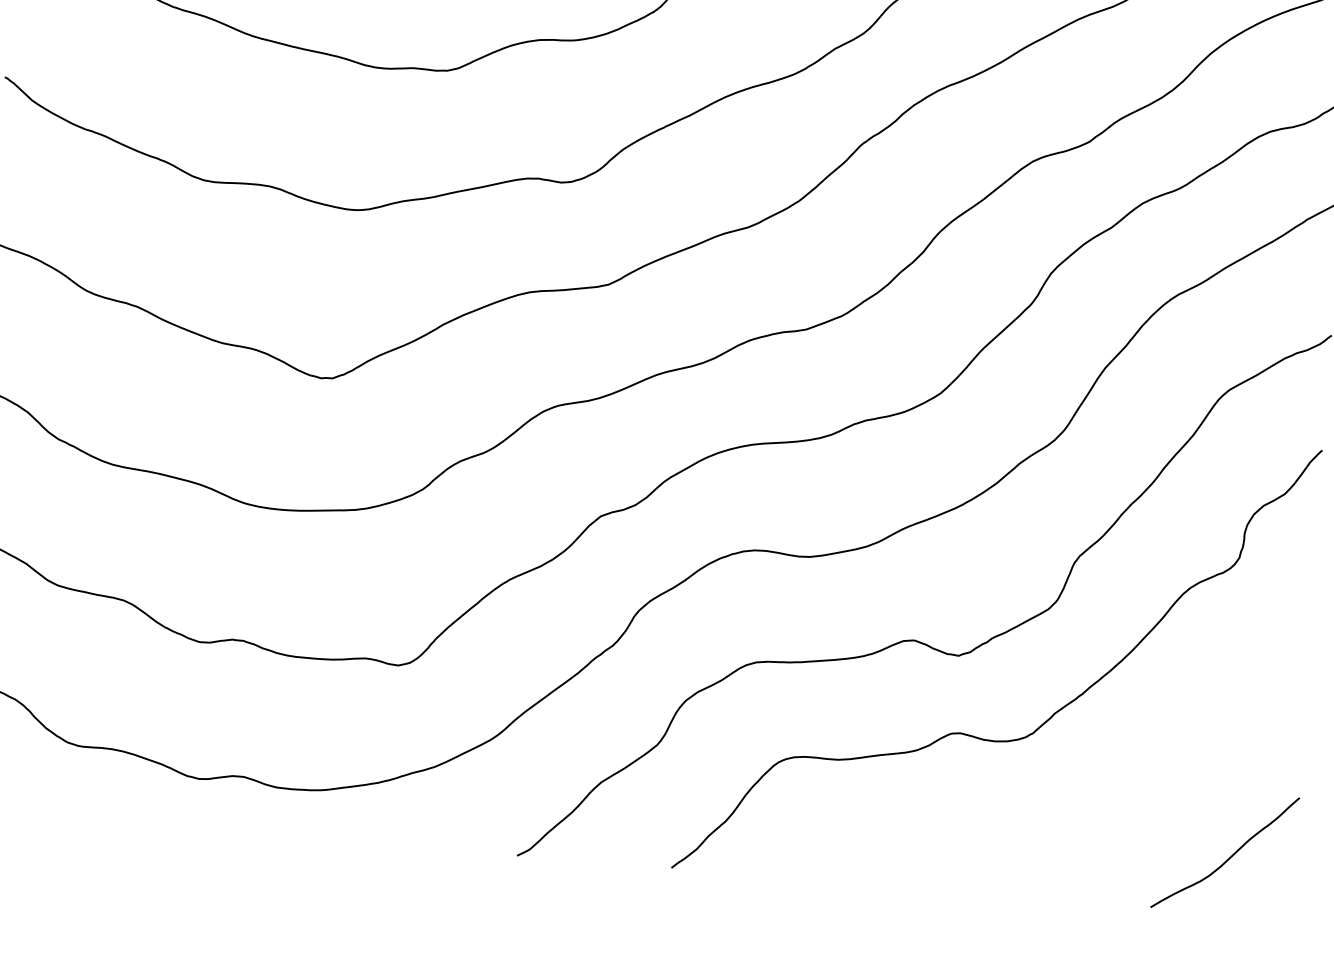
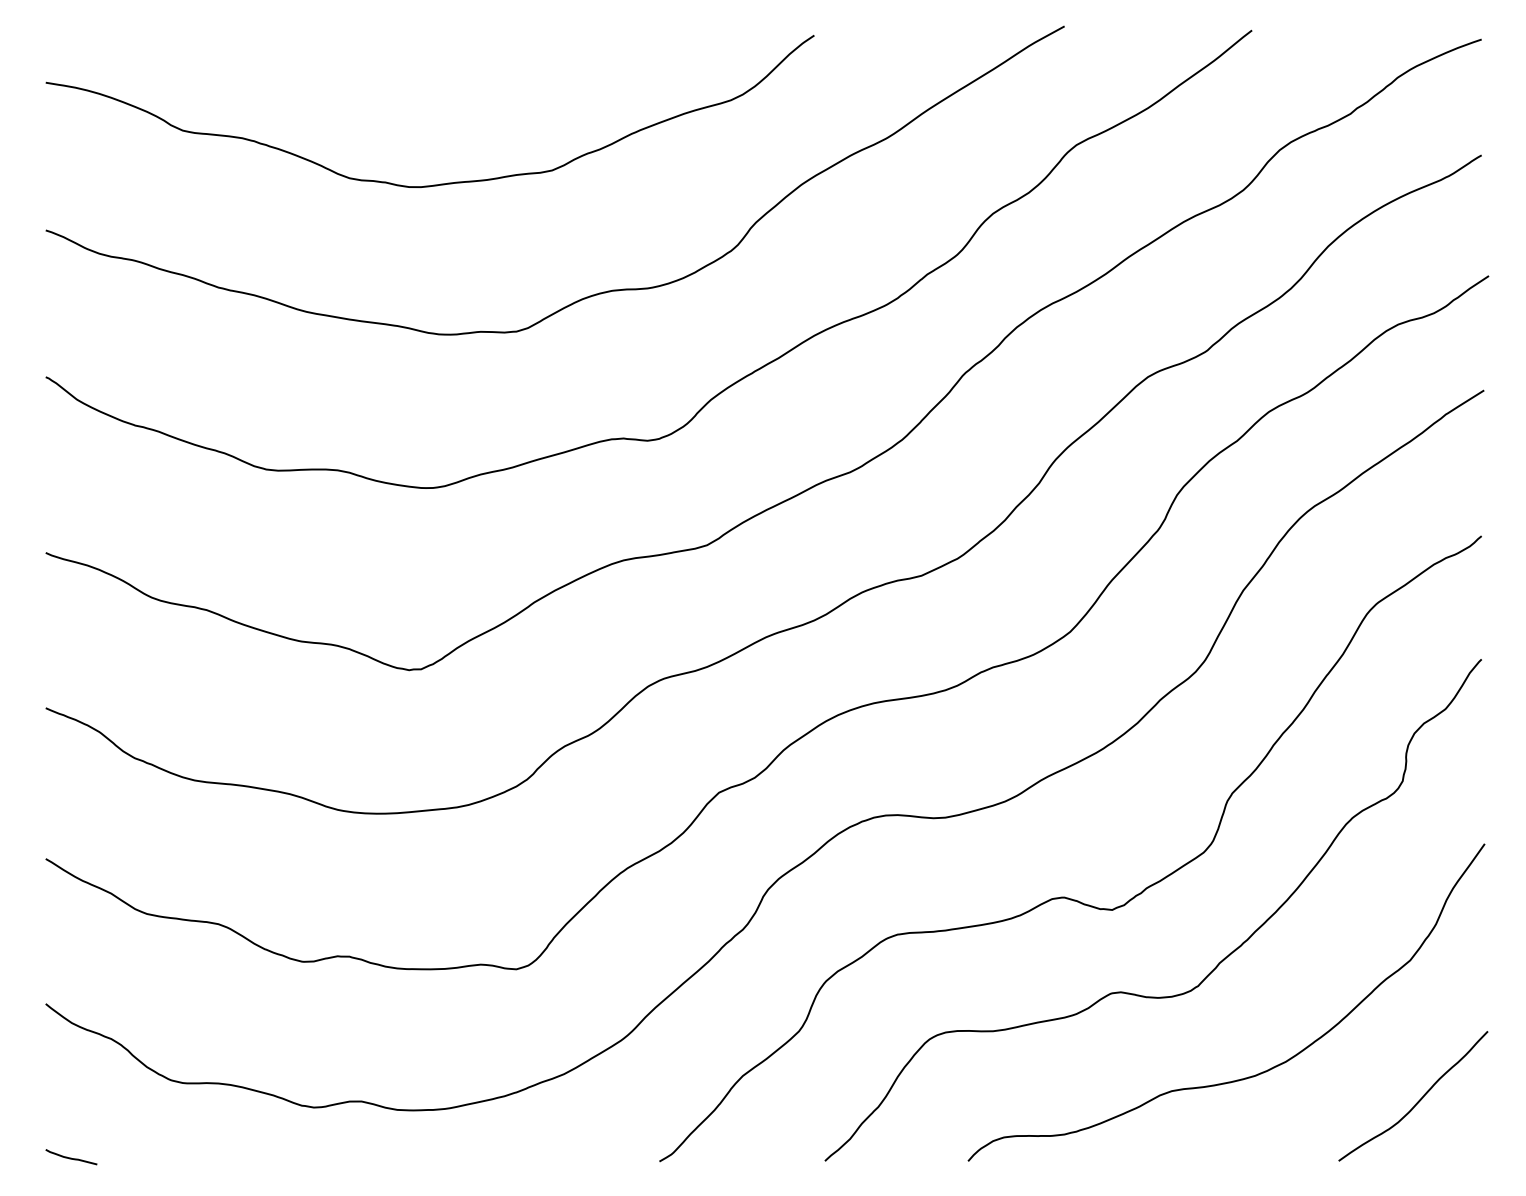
curve: (1072, 821) -> (1248, 1076), added

